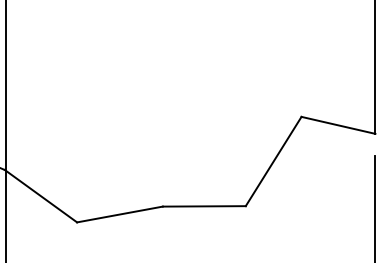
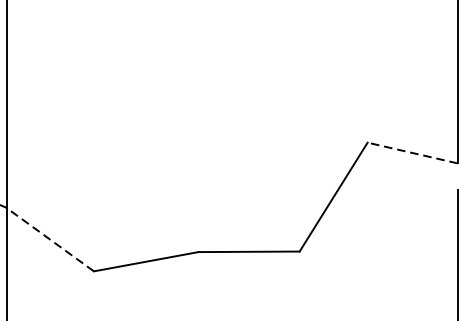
line: (338, 125) -> (412, 153), solid -> dashed
line: (41, 196) -> (50, 239), solid -> dashed

